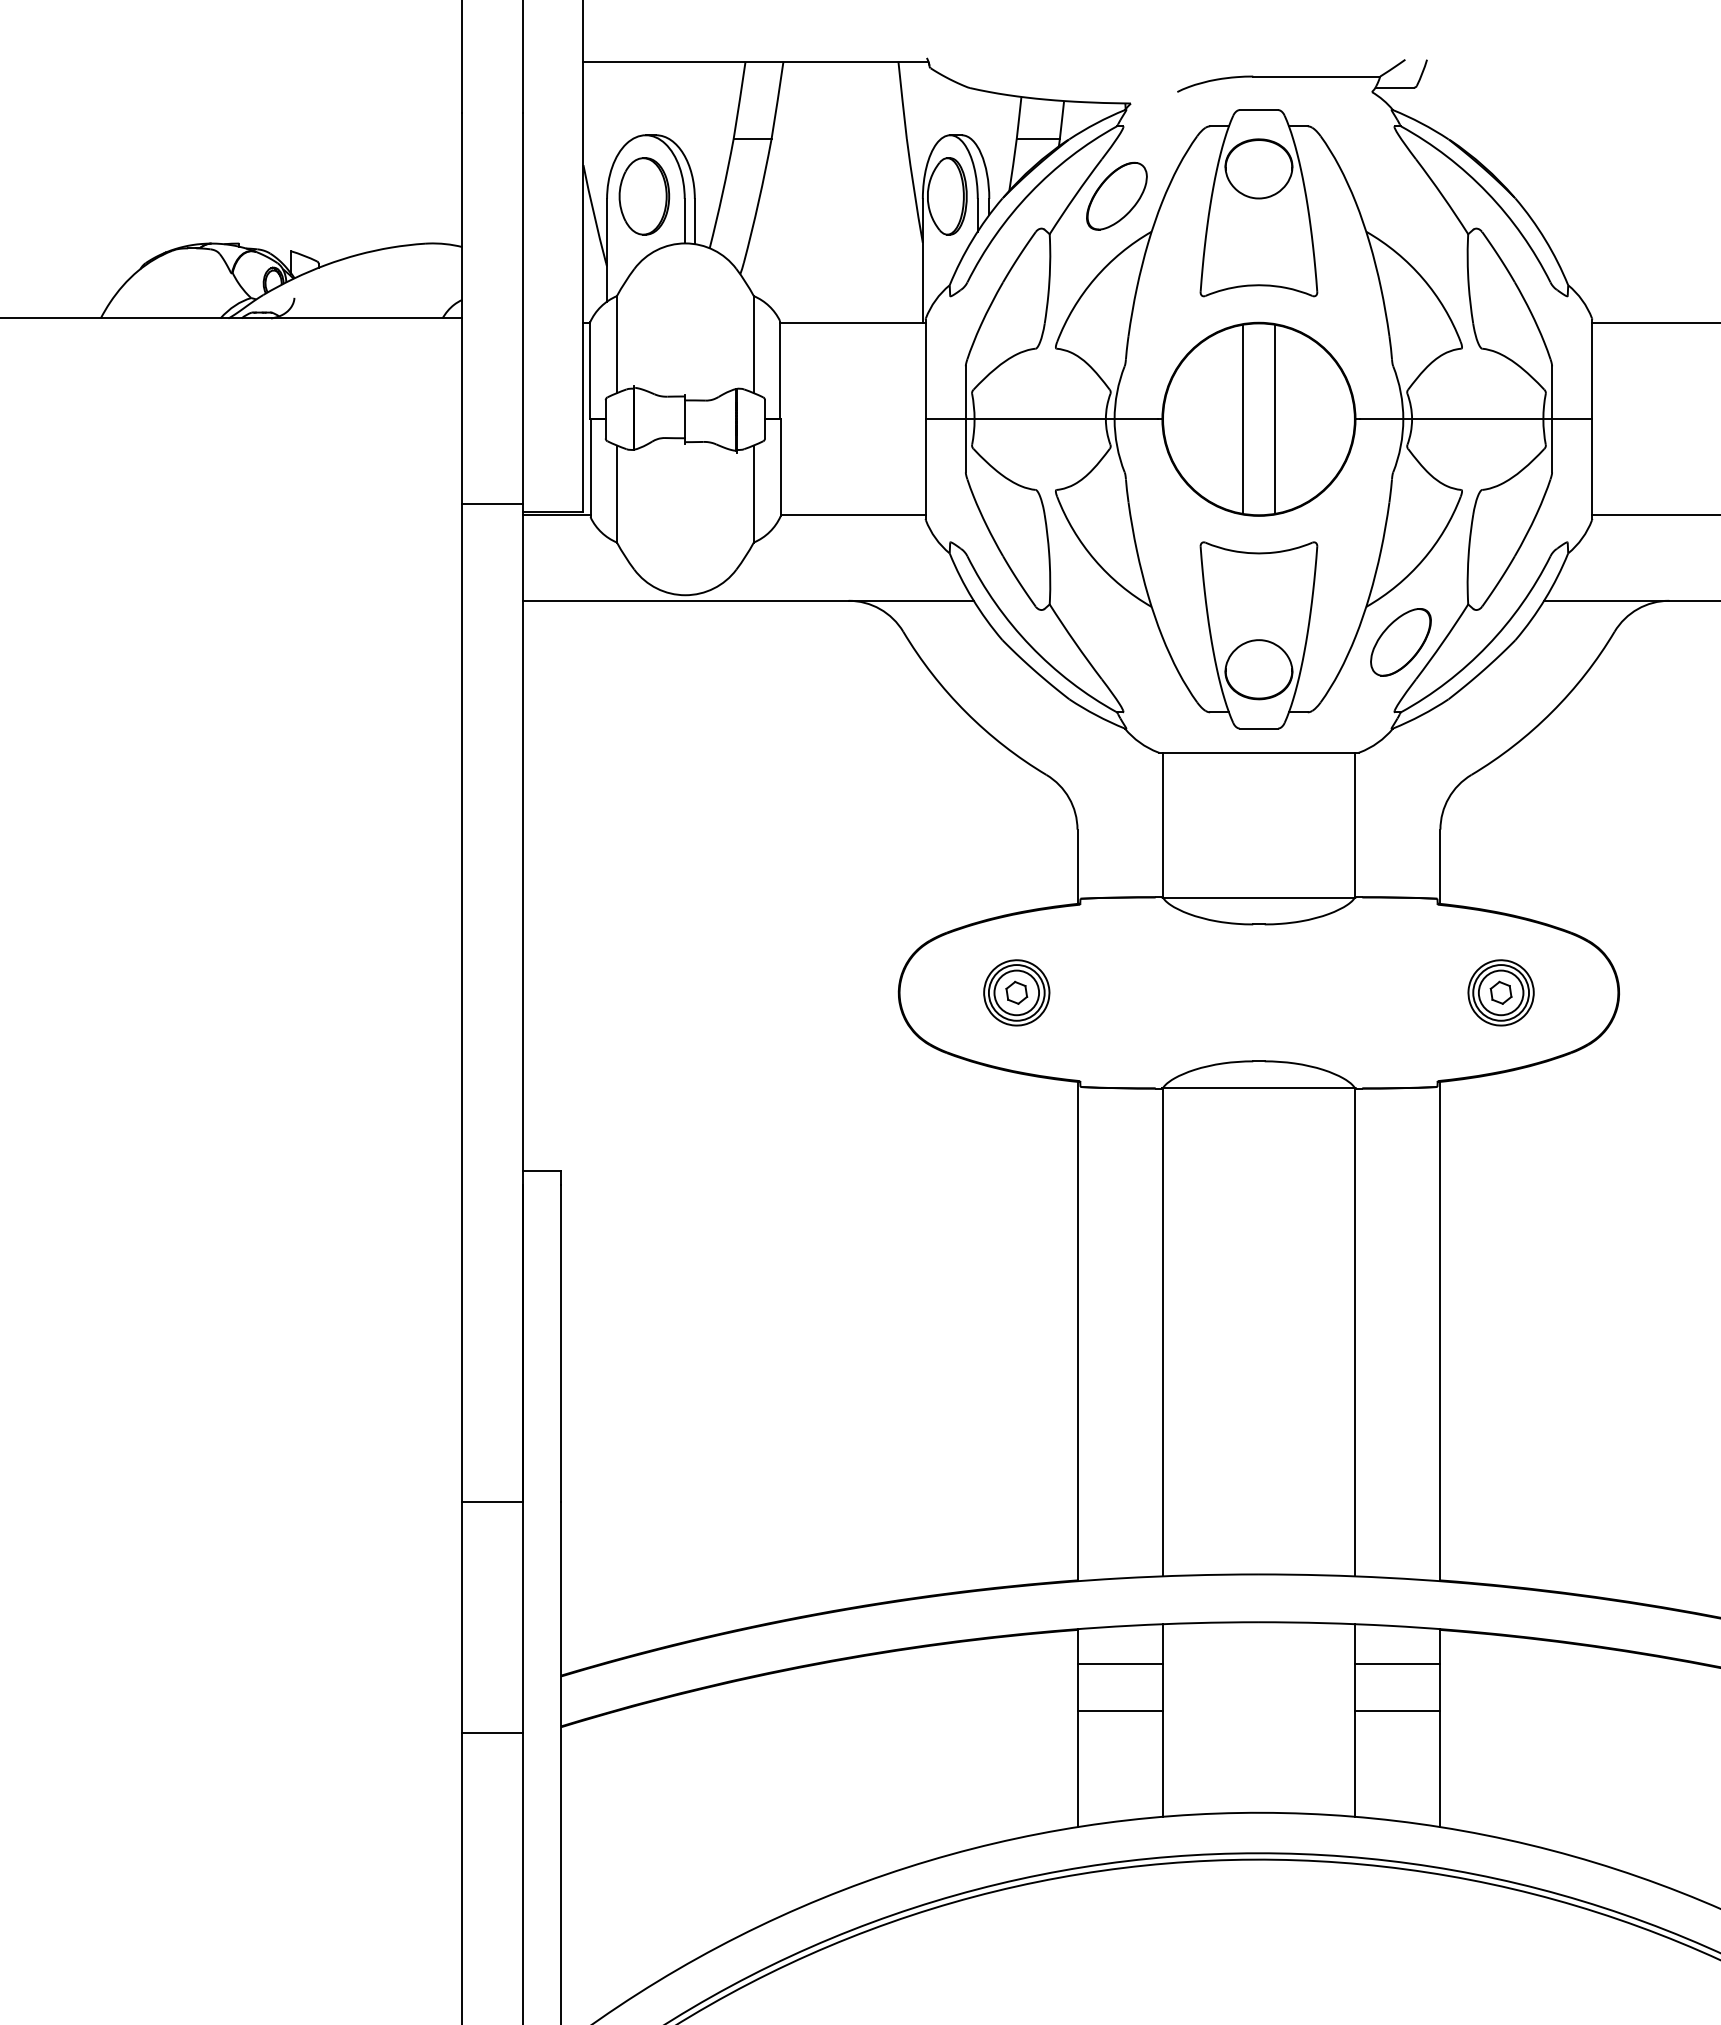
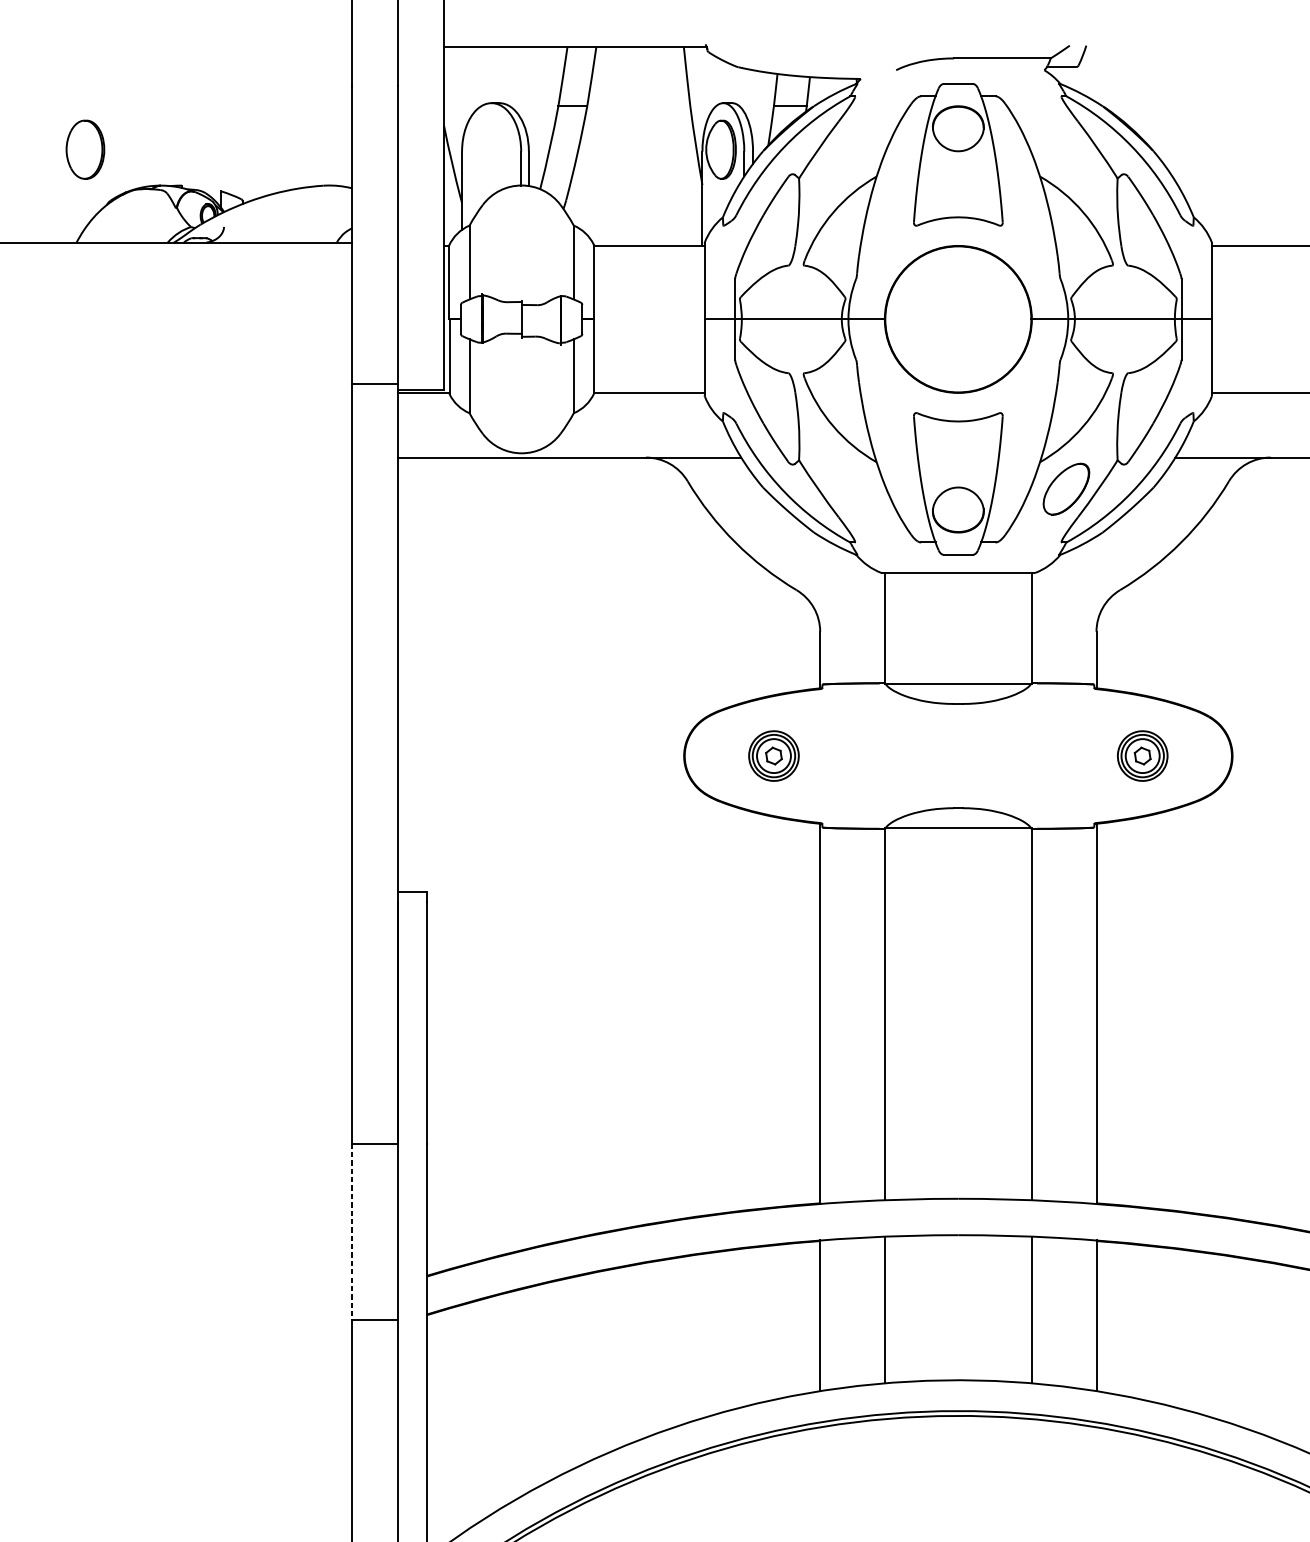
part: (1116, 195) -> (849, 149), removed
part: (644, 196) -> (85, 149), moved
line: (1243, 418) -> (946, 318), removed
line: (1274, 418) -> (970, 318), removed
line: (462, 1617) -> (352, 1231), solid -> dashed
line: (1119, 1663) -> (852, 1266), removed
line: (1397, 1663) -> (1063, 1266), removed
line: (1119, 1711) -> (852, 1303), removed
line: (1397, 1711) -> (1063, 1303), removed

